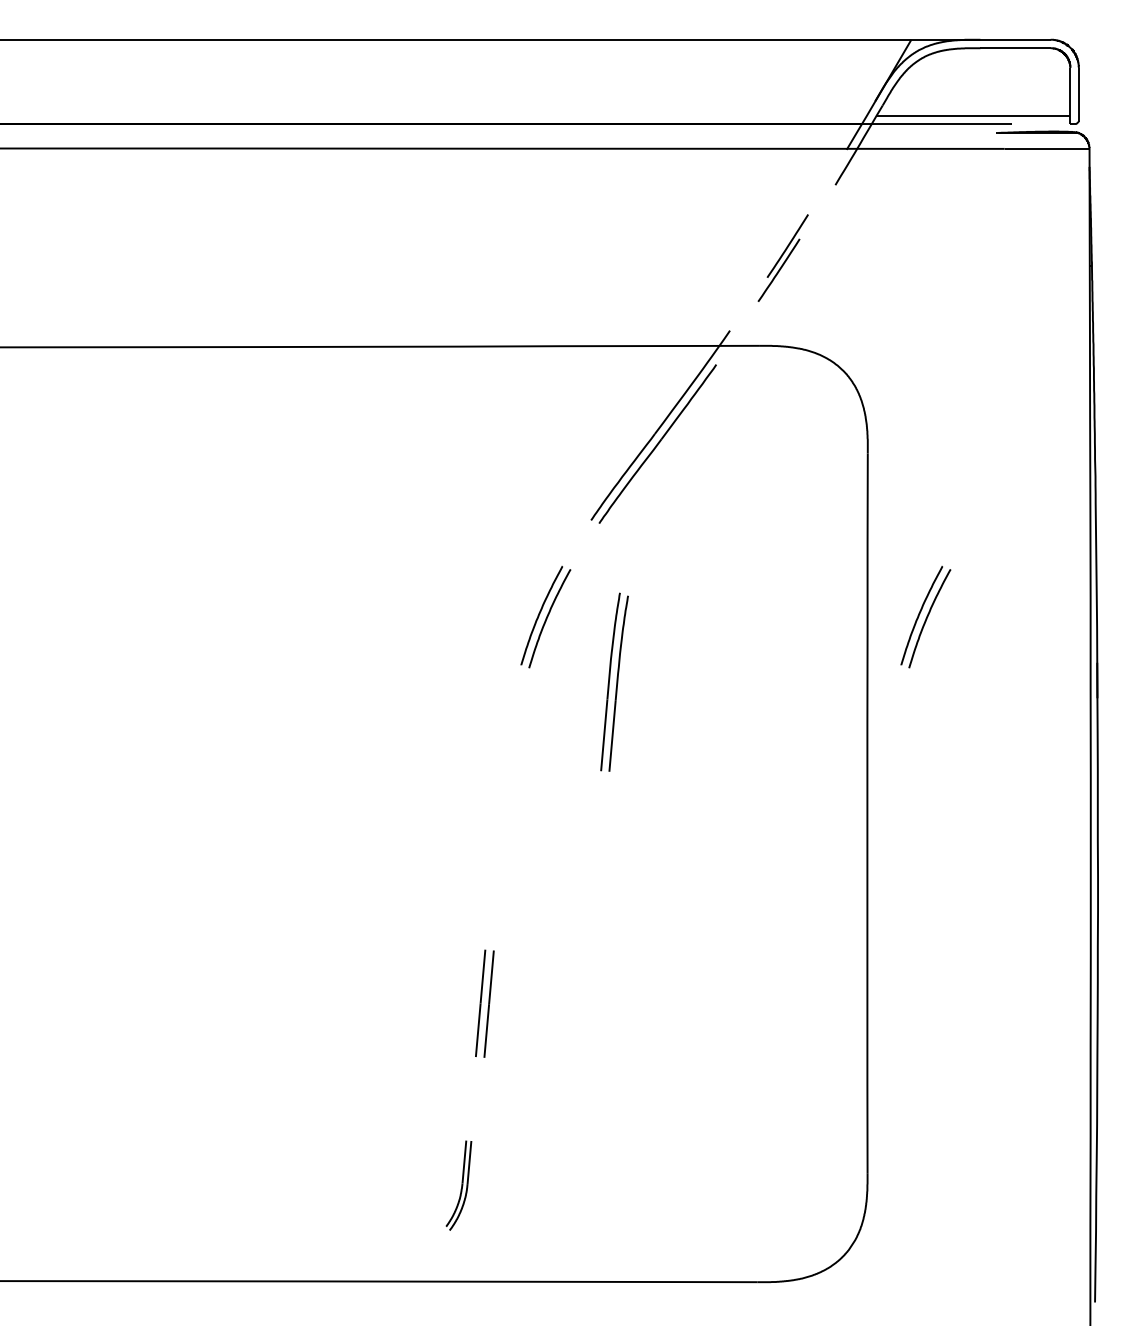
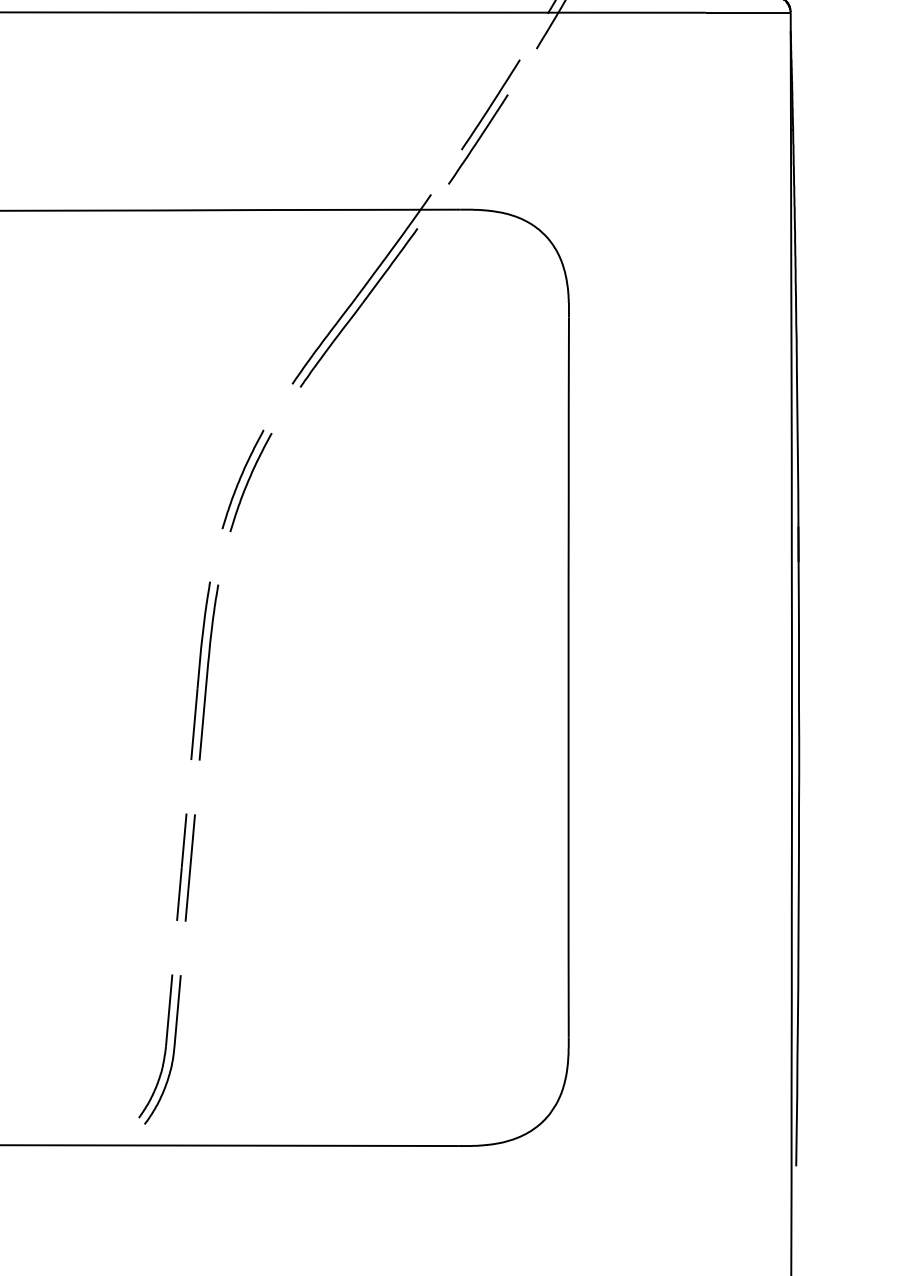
part: (783, 257) -> (484, 121), size x1.43
part: (925, 616) -> (626, 480), removed
part: (614, 681) -> (204, 670), moved
part: (458, 1185) -> (159, 1049), size x1.67

